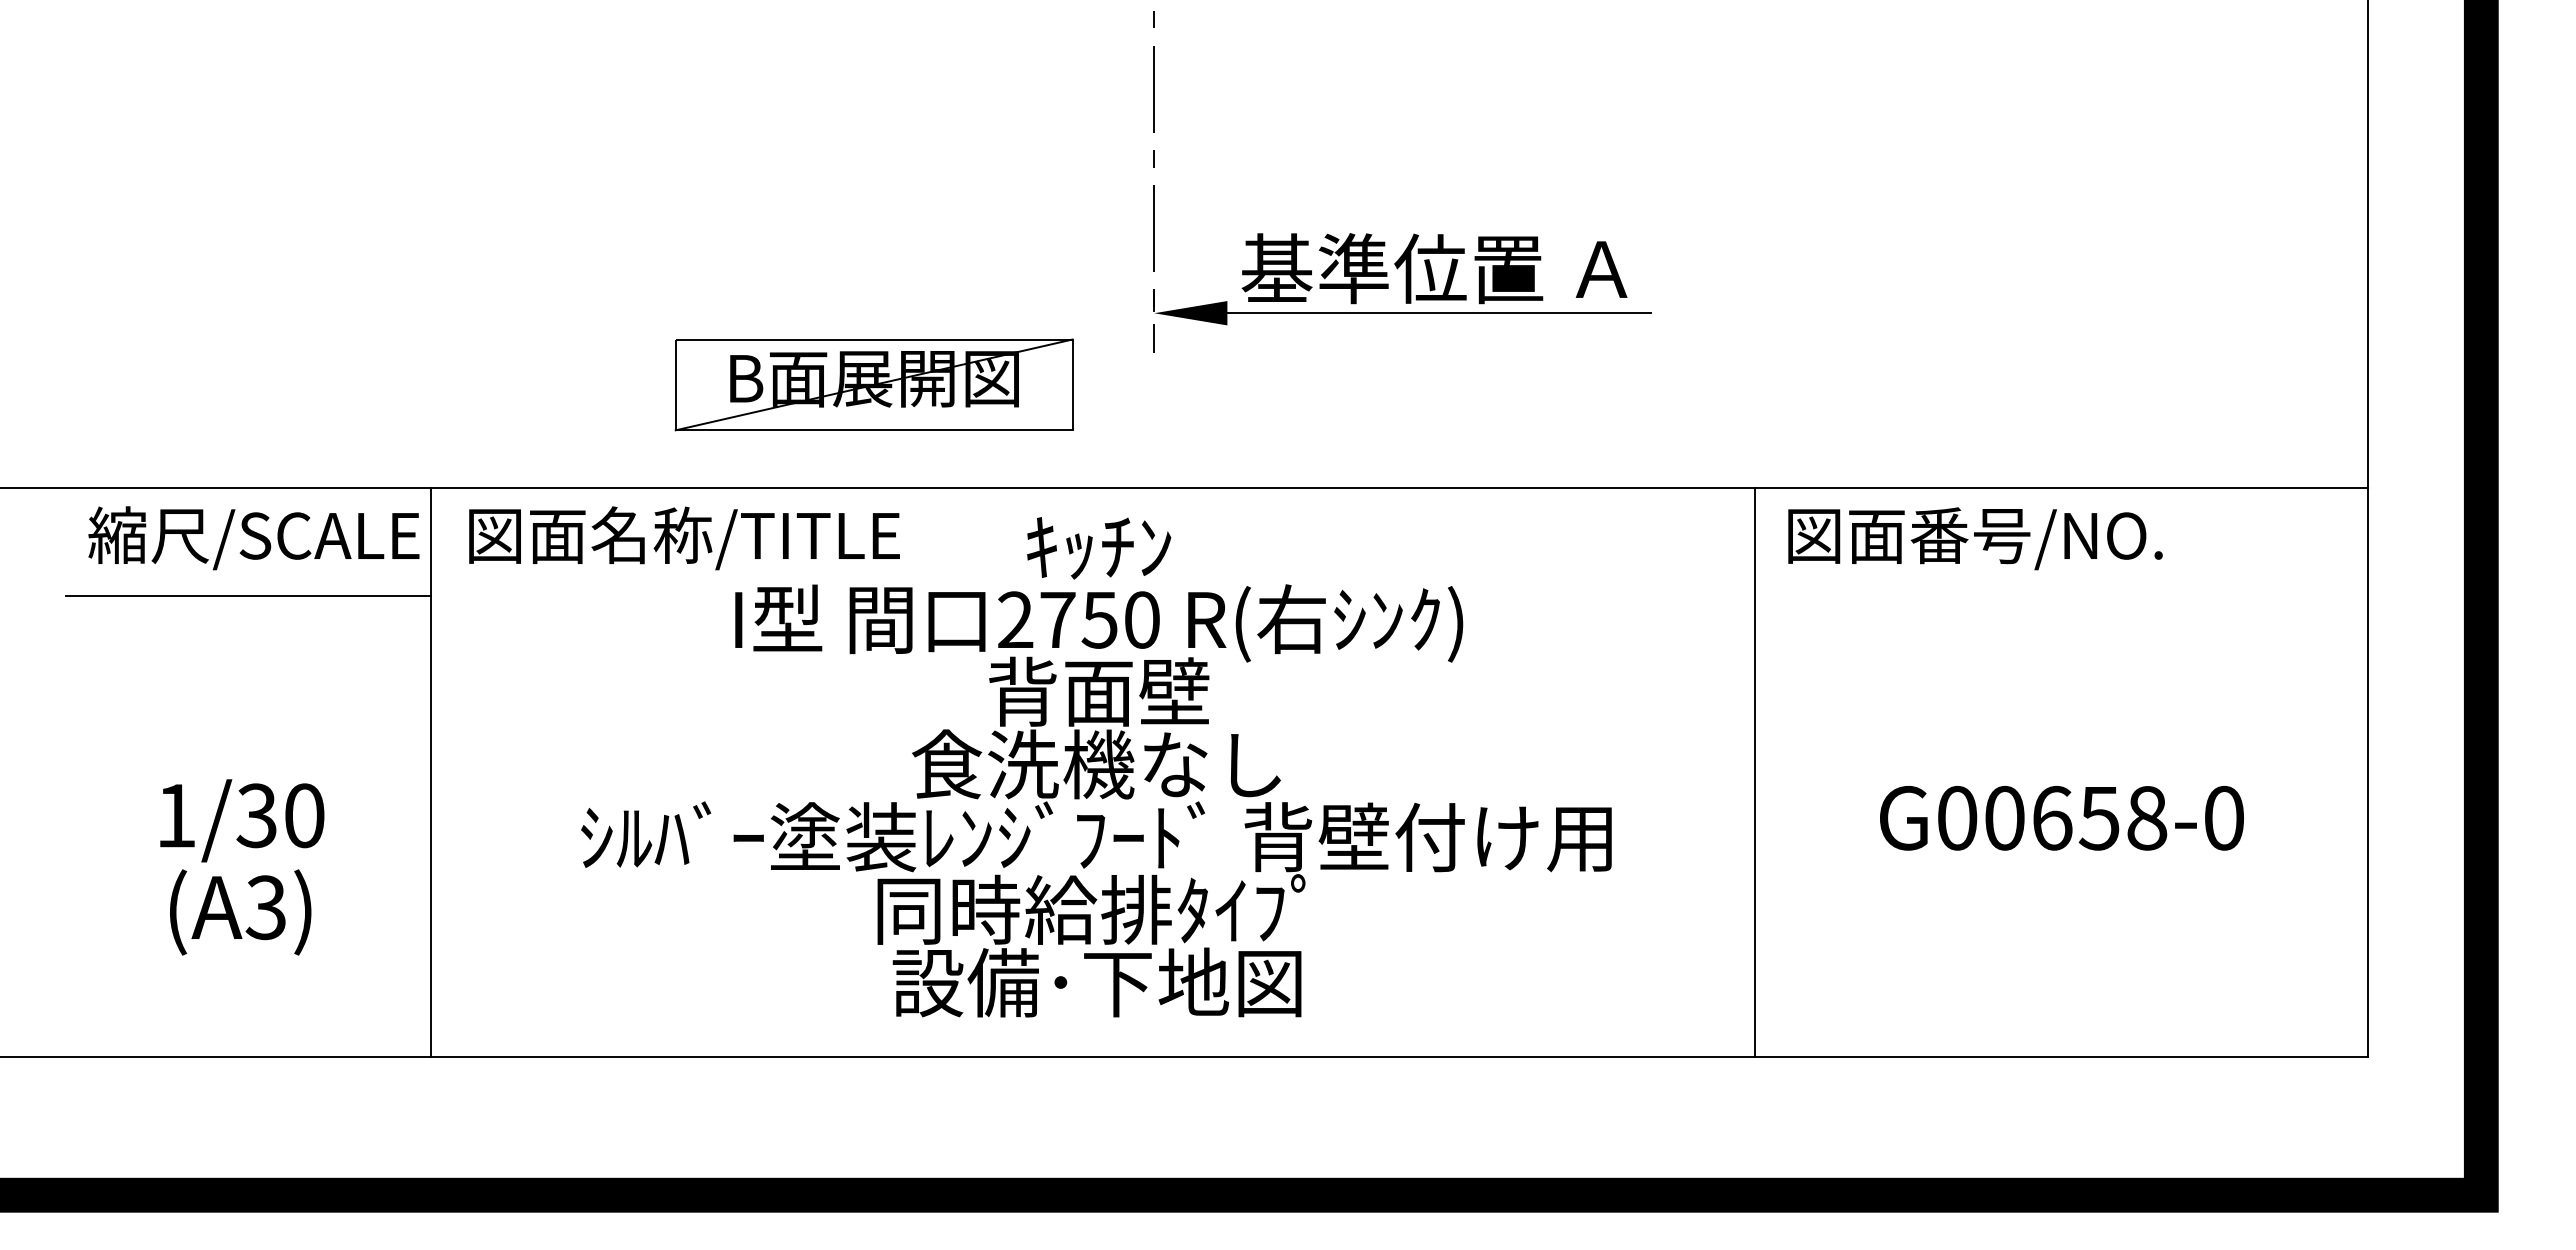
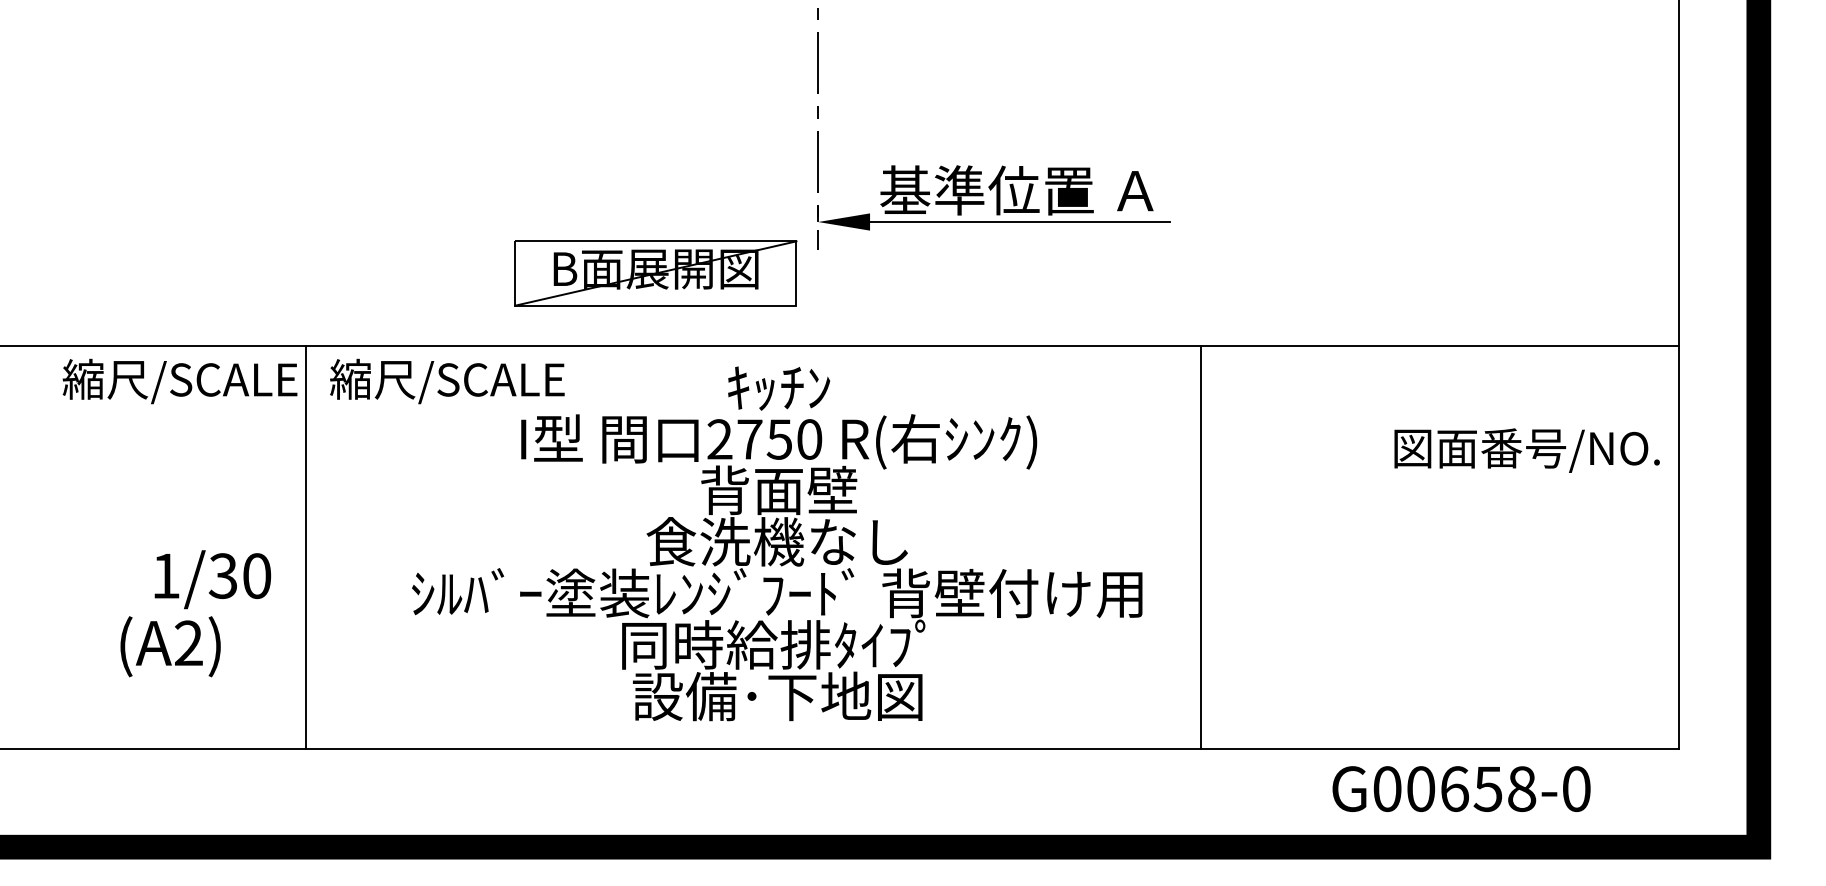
part: (873, 384) -> (655, 273), moved
text: (682, 538) -> (483, 381), 図面名称/TITLE -> 縮尺/SCALE
text: (1975, 538) -> (1527, 450), moved
line: (248, 595) -> (176, 422), removed
line: (1755, 772) -> (1201, 547), moved
text: (2061, 818) -> (1461, 789), moved
text: (242, 820) -> (213, 579), moved
text: (265, 907) -> (188, 643), (A3) -> (A2)

